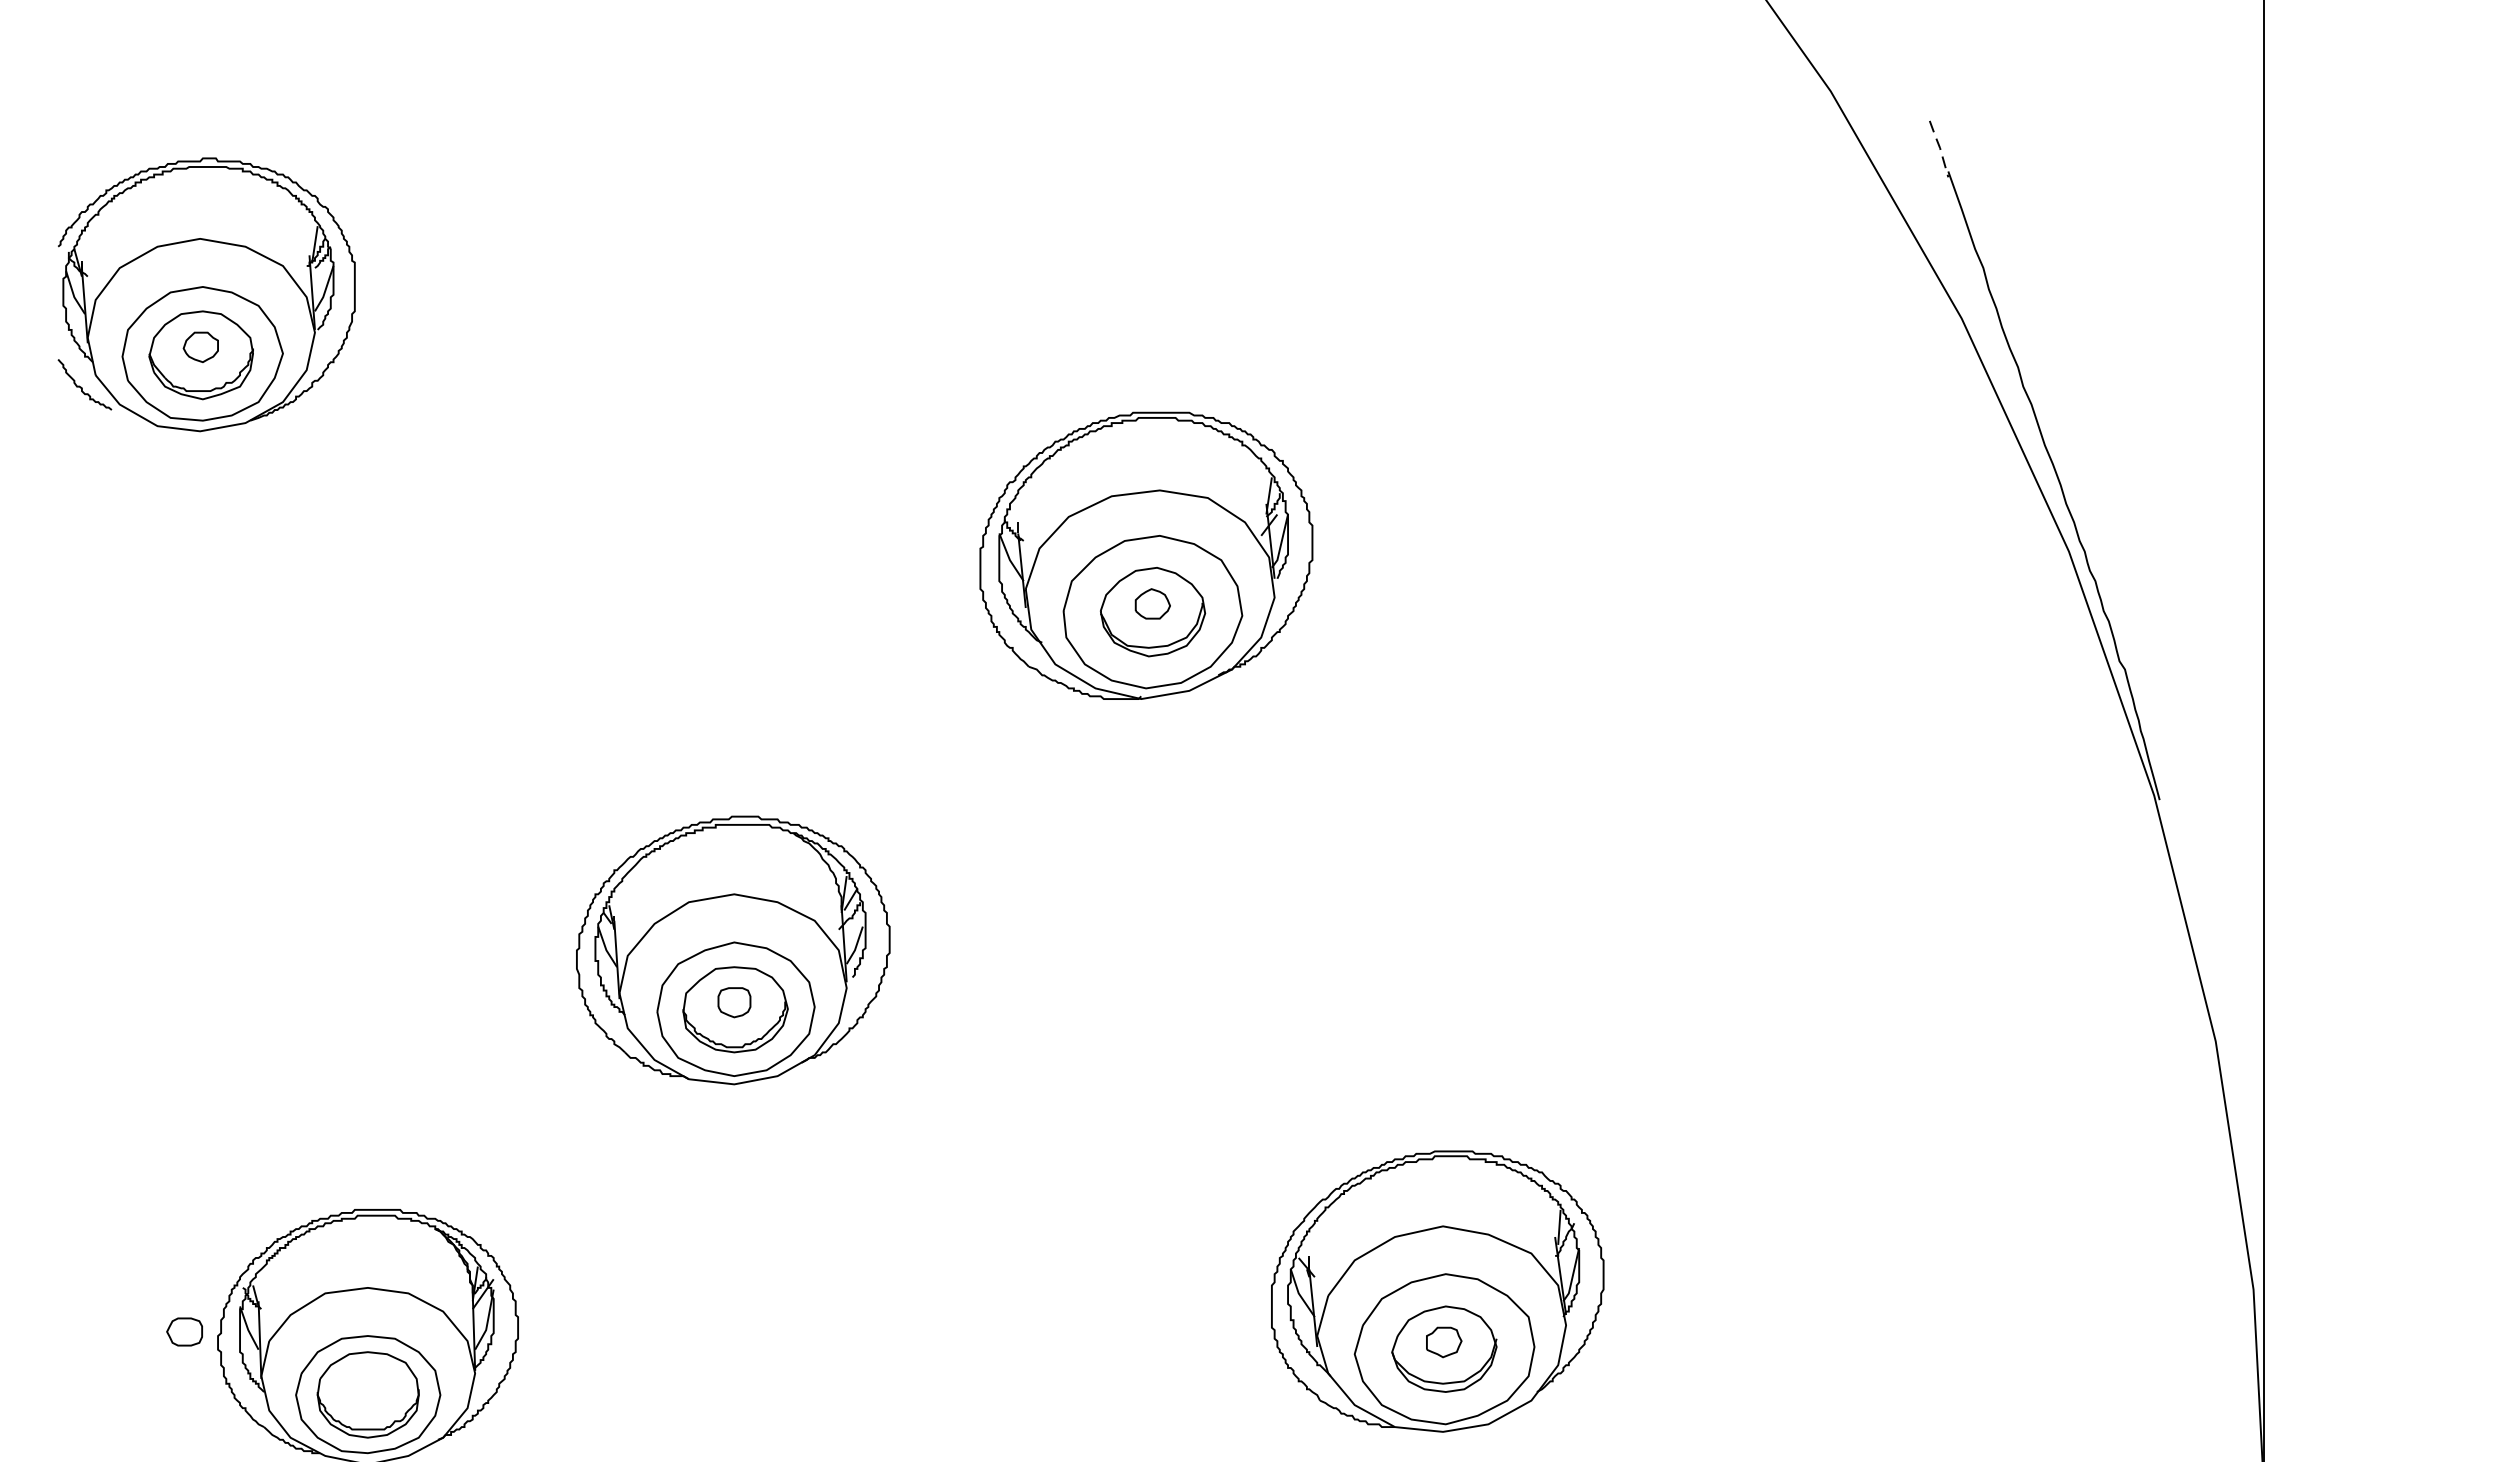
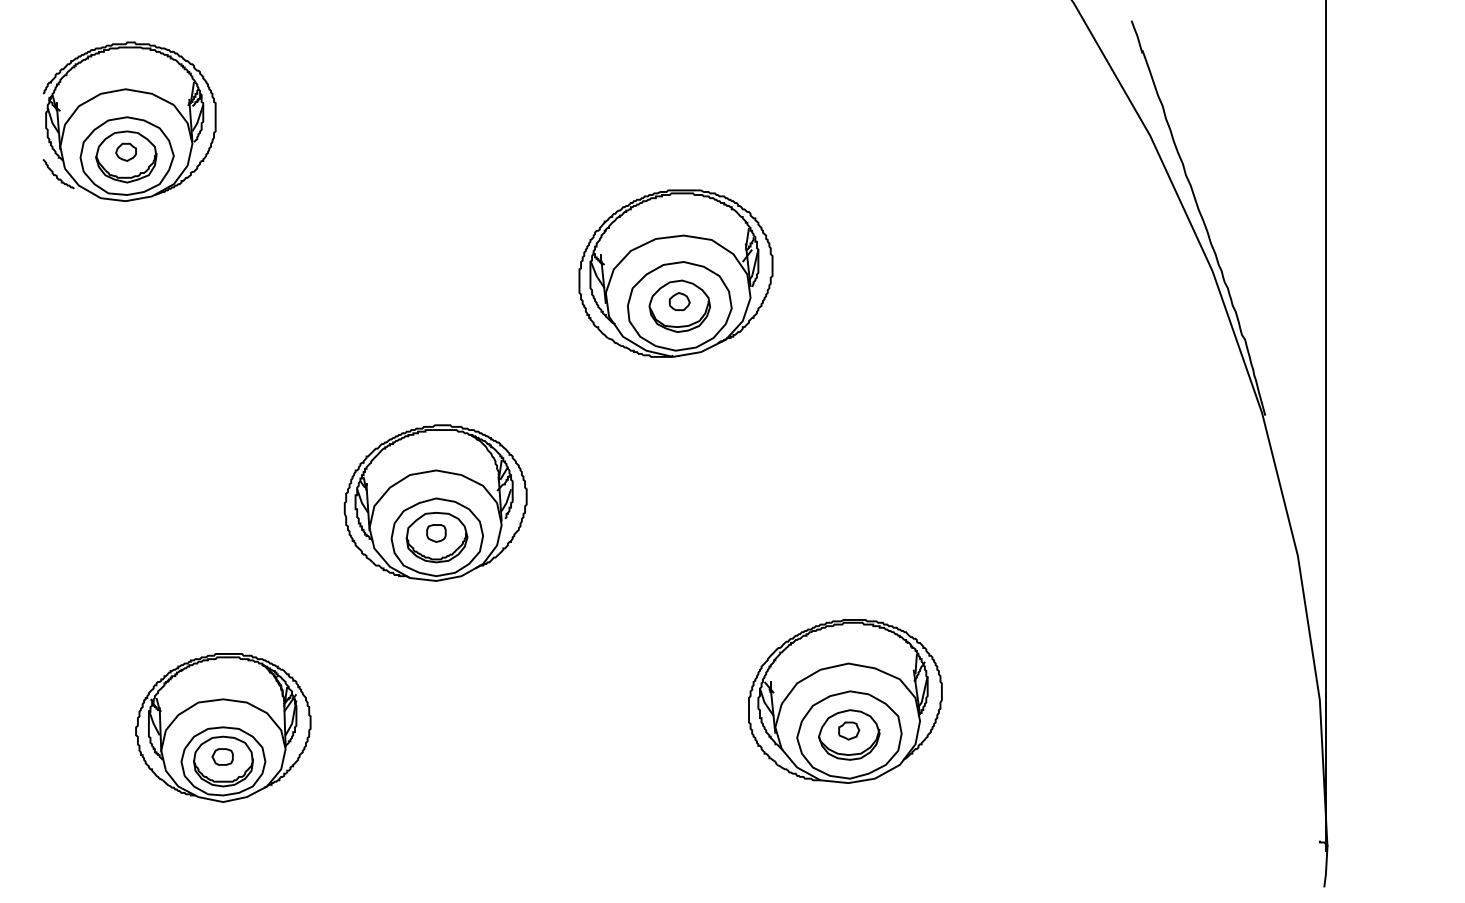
line: (1939, 148) -> (1137, 36), dashed -> solid
part: (184, 1331) -> (222, 756), moved

